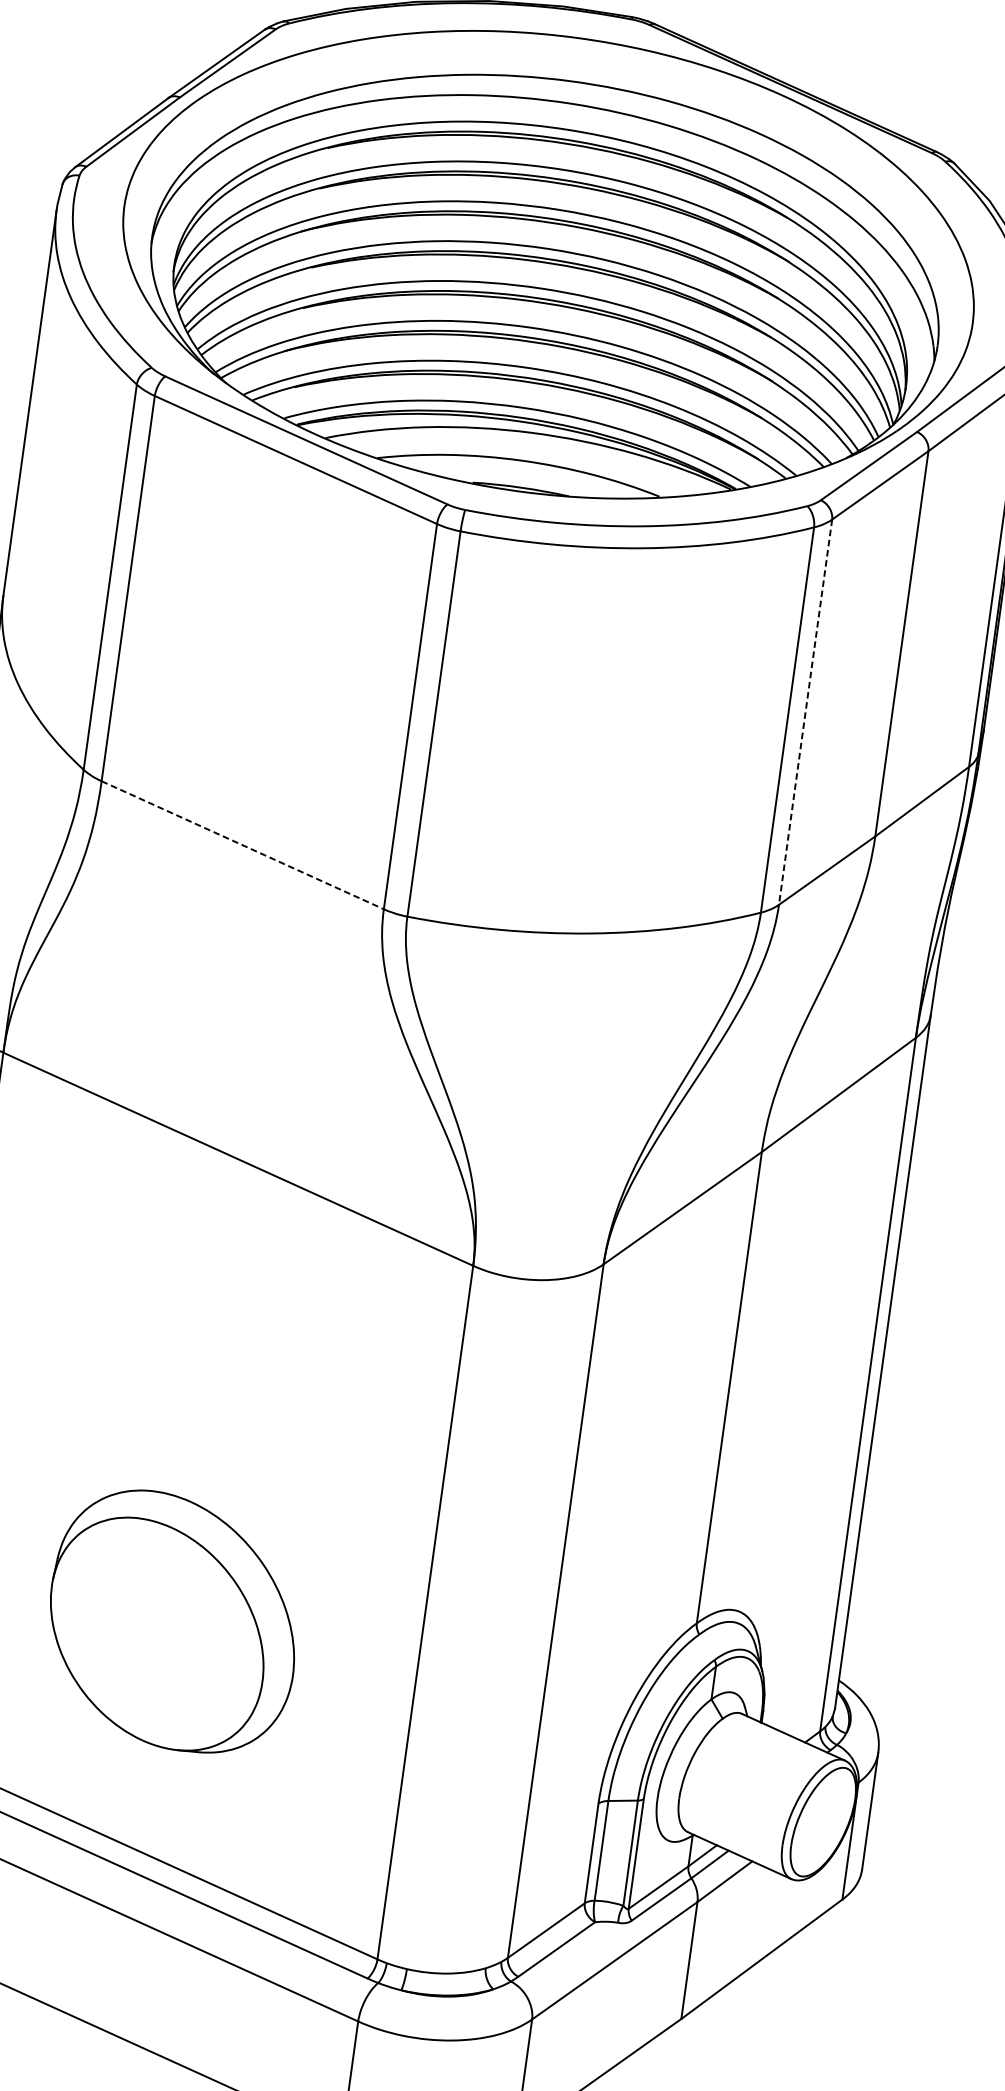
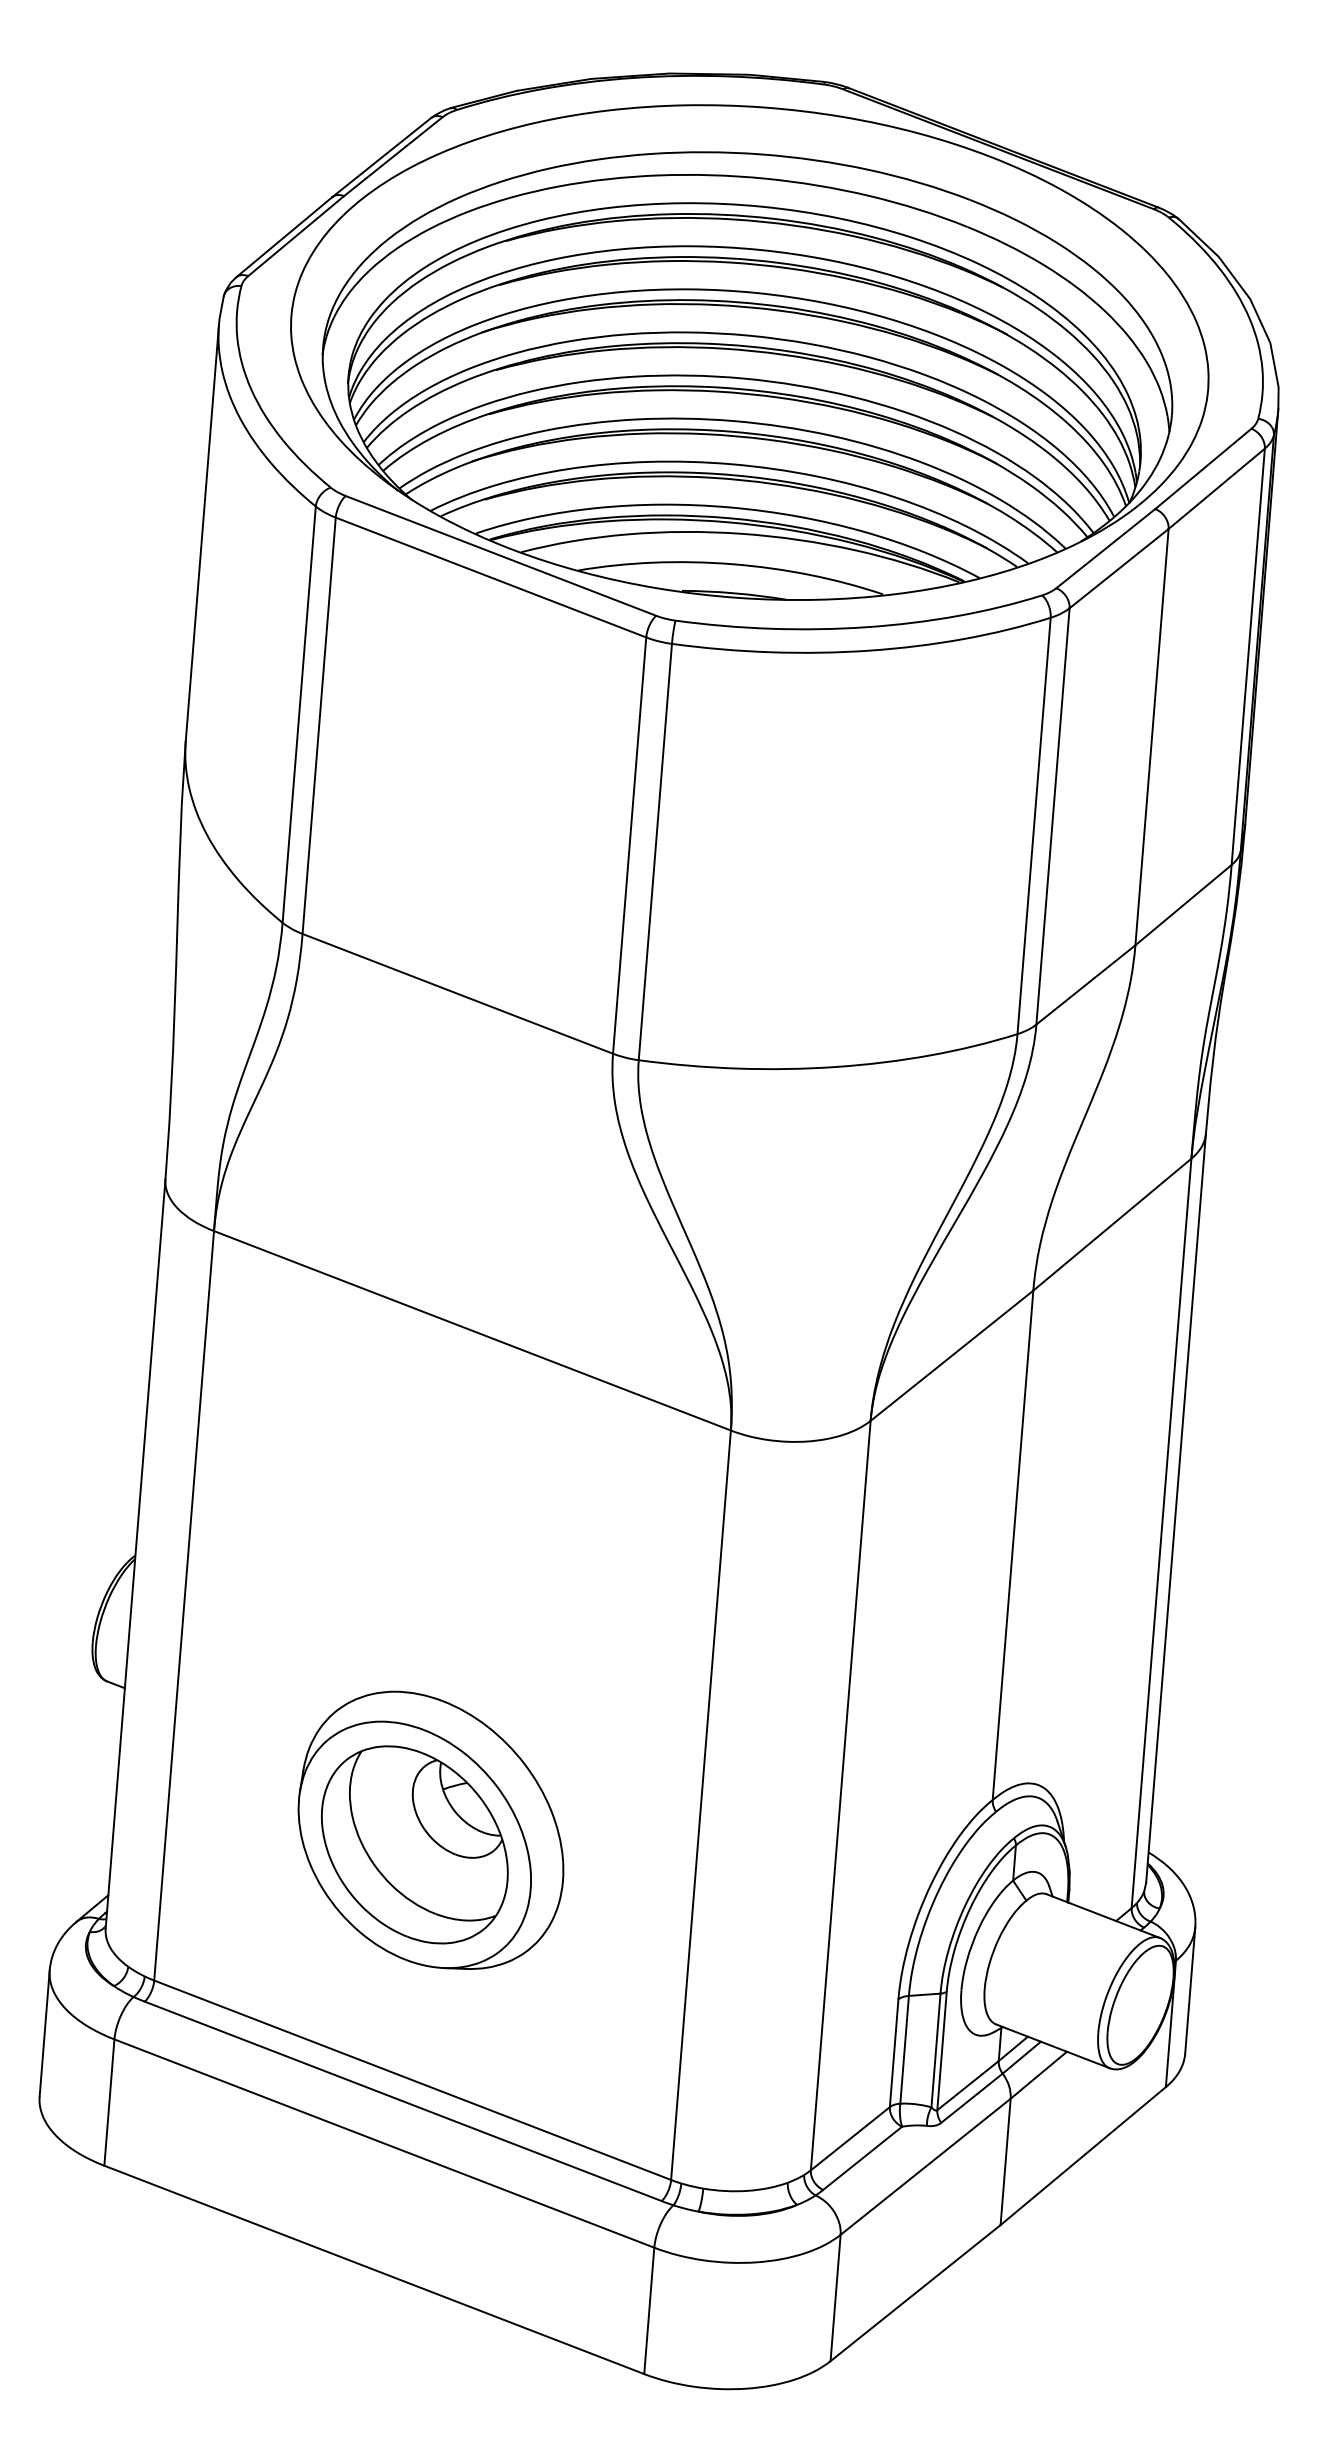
line: (806, 712) -> (1053, 816), dashed -> solid
line: (243, 845) -> (458, 994), dashed -> solid
part: (156, 1633) -> (414, 1844), added

